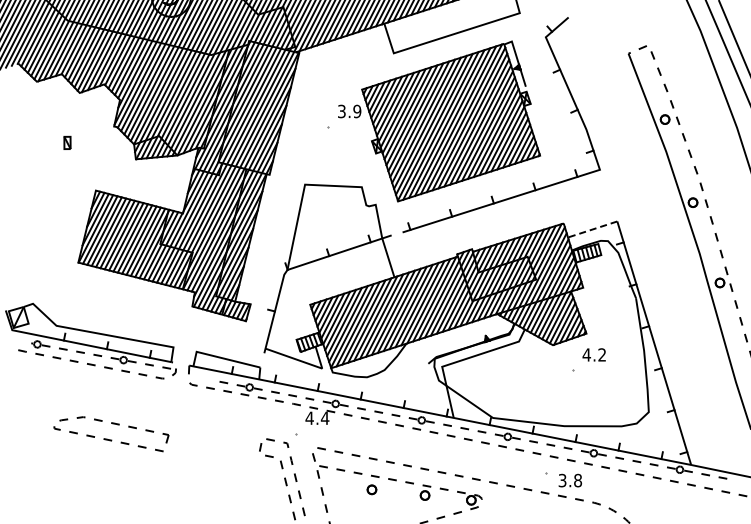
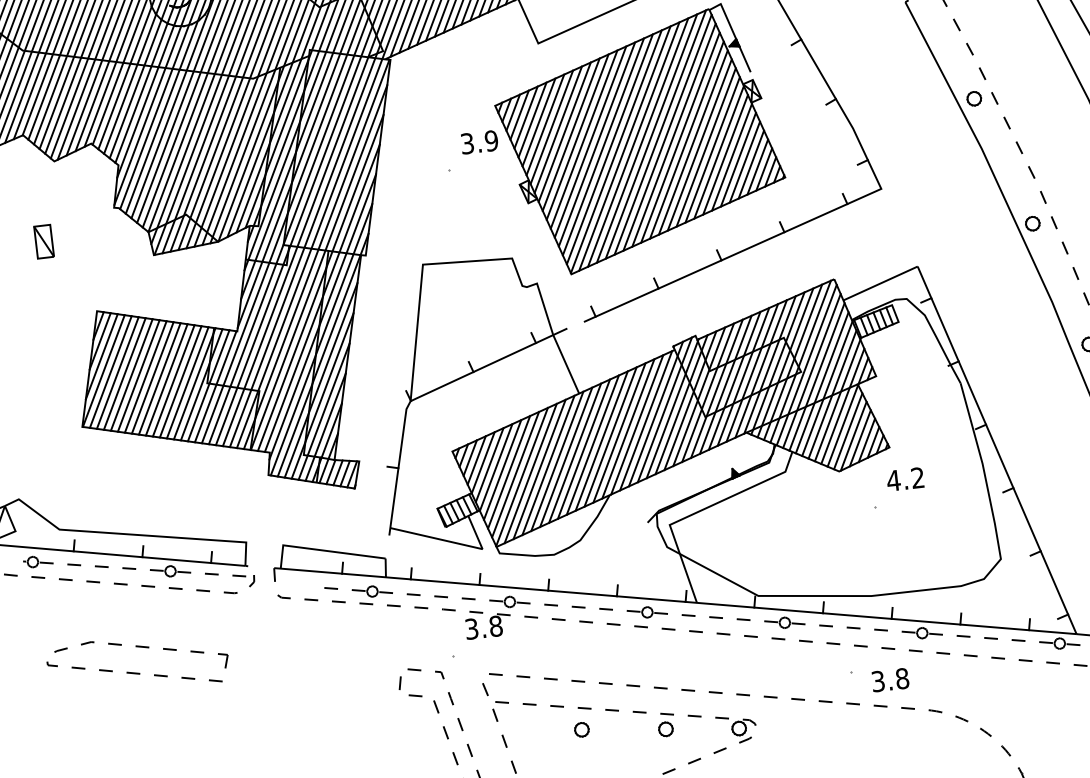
part: (67, 142) -> (43, 241), size x1.67
line: (592, 229) -> (880, 283), dashed -> solid
text: (317, 417) -> (483, 626), 4.4 -> 3.8
part: (111, 434) -> (138, 664), moved

